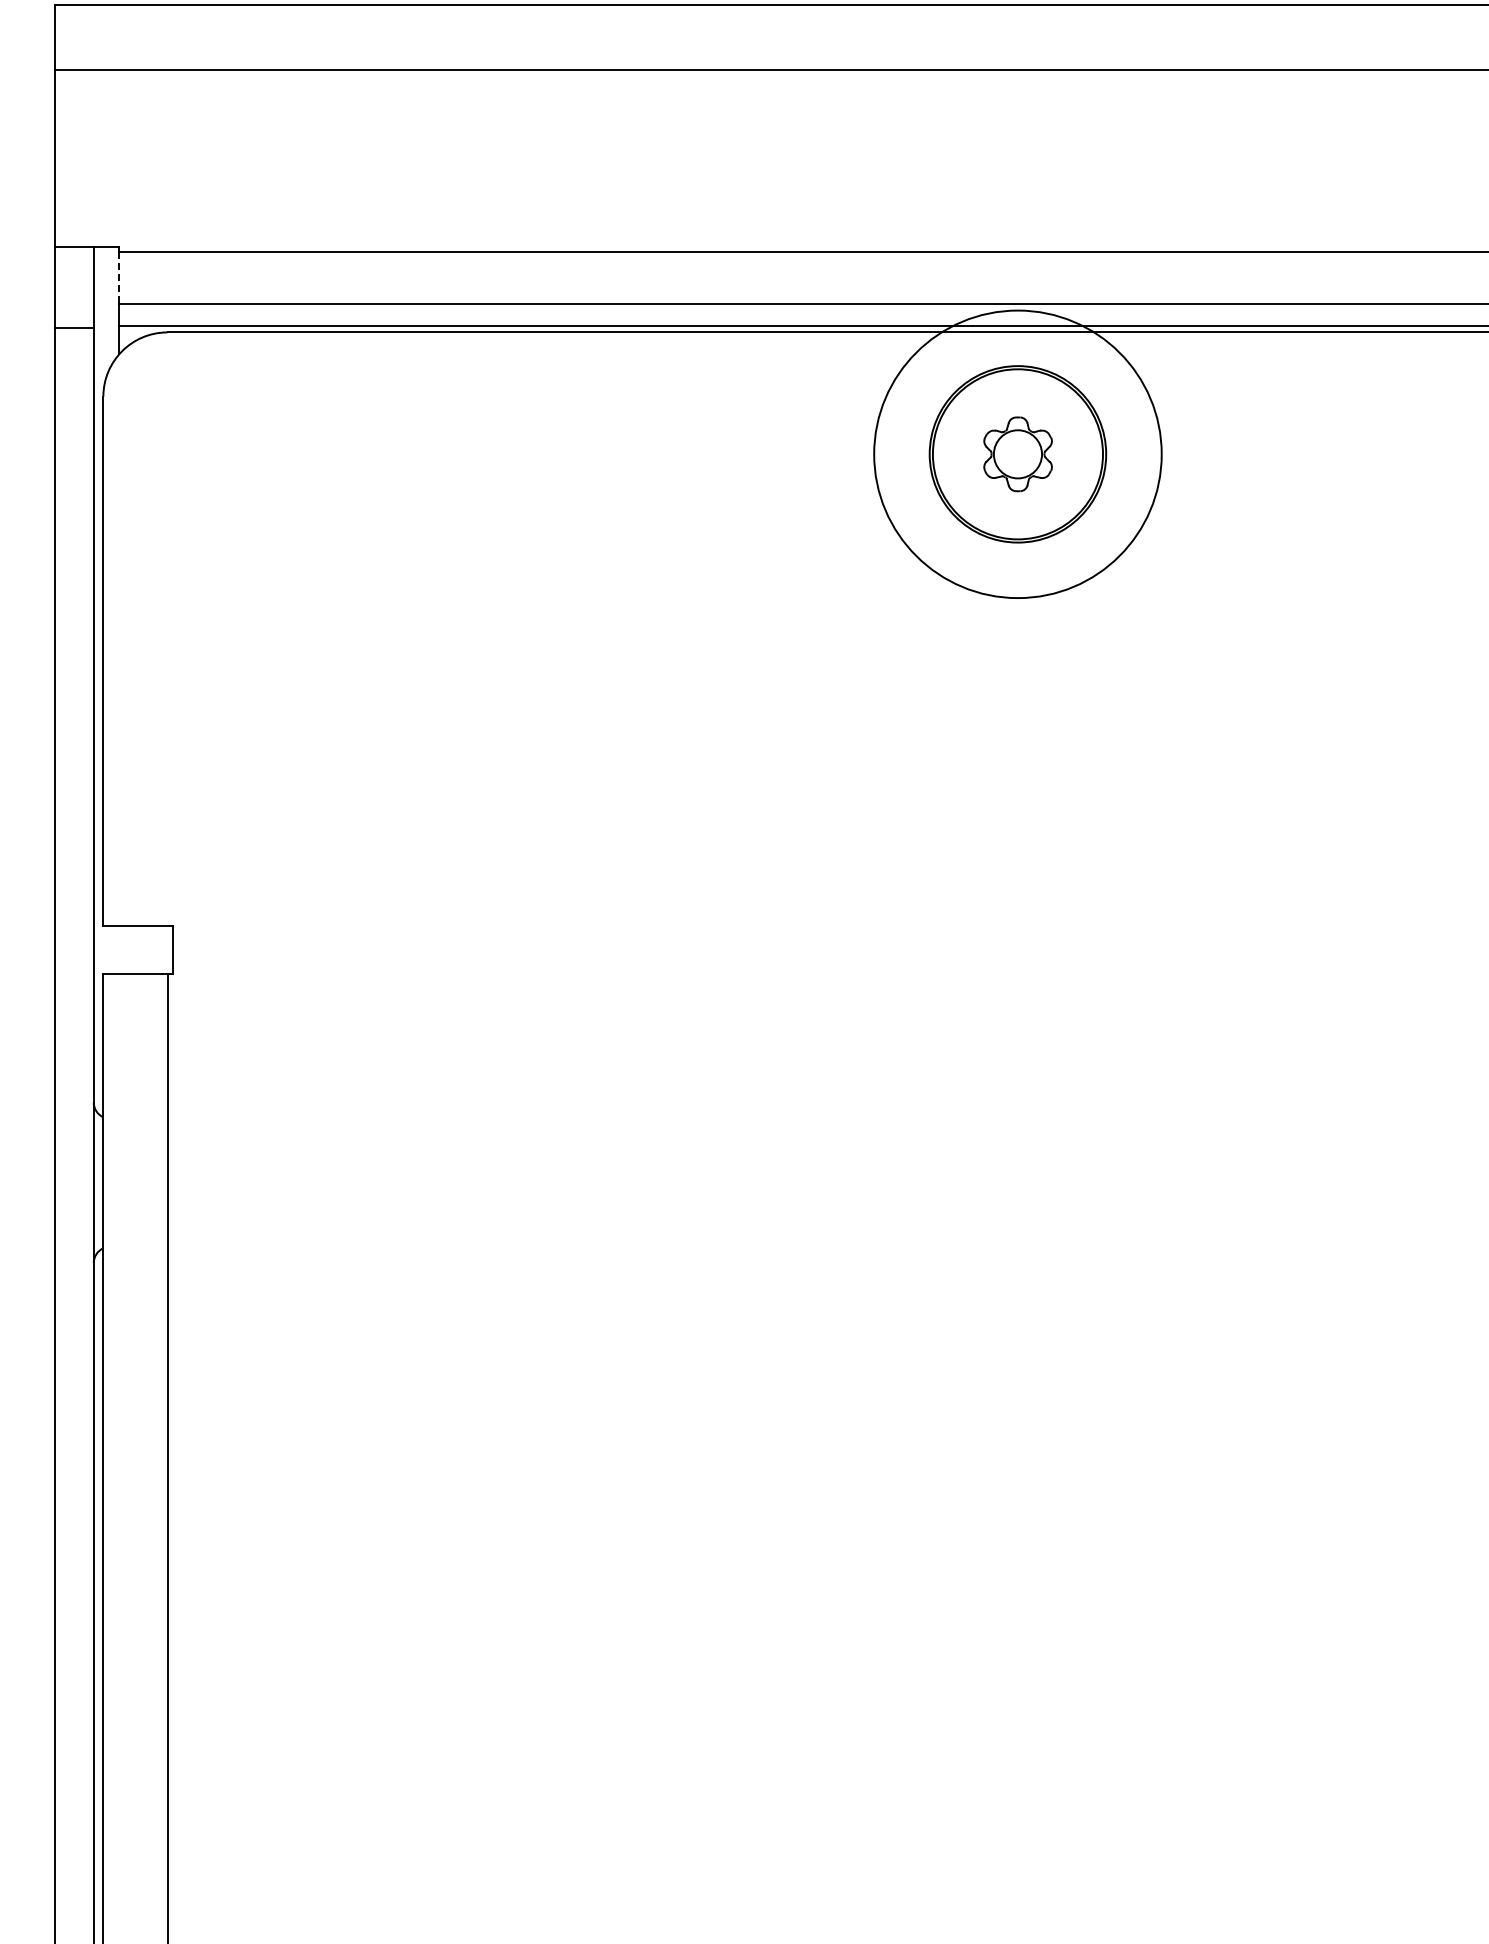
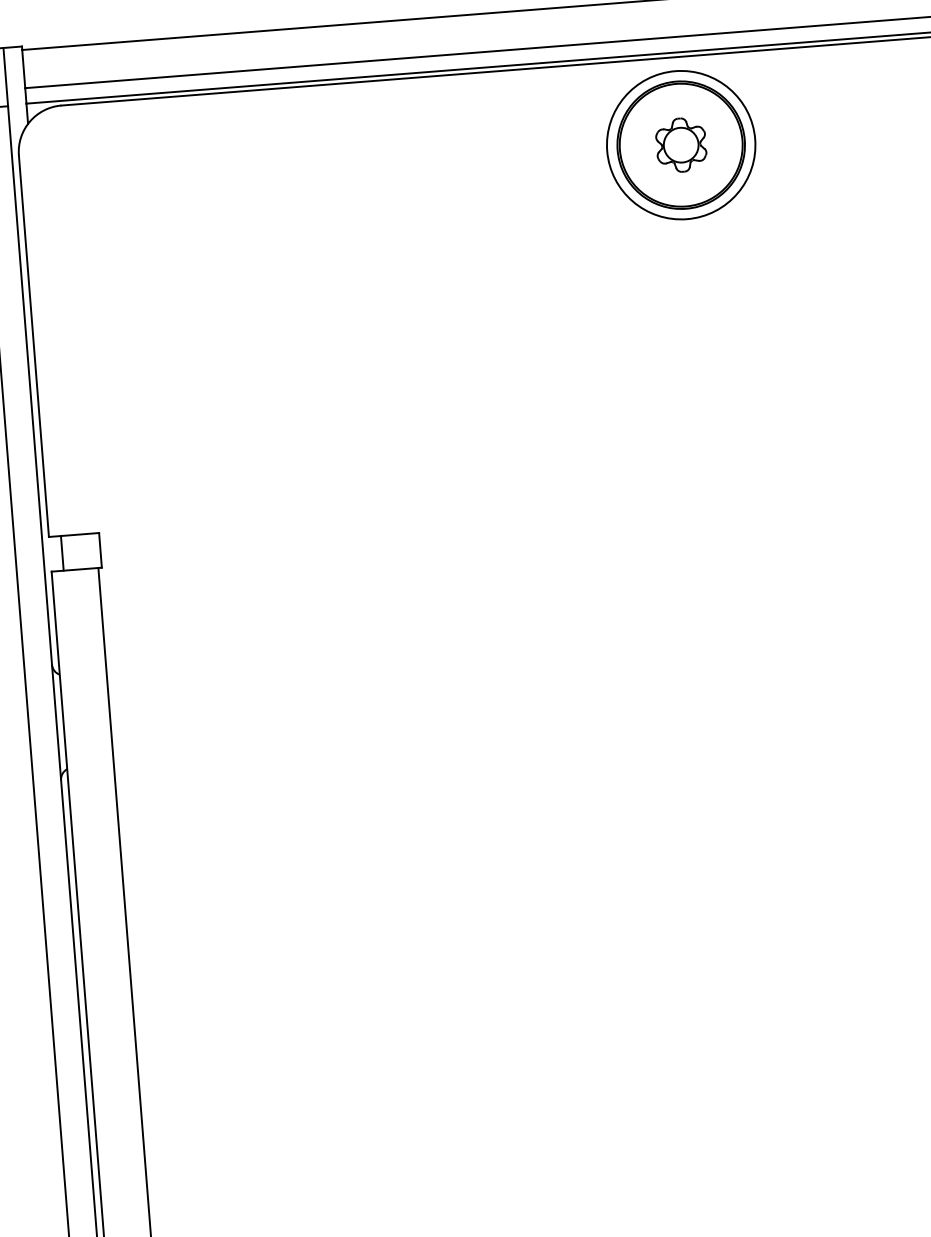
line: (119, 278) -> (23, 69), dashed -> solid
circle: (1017, 454) -> (680, 145), size x0.71
line: (120, 950) -> (62, 553), added

